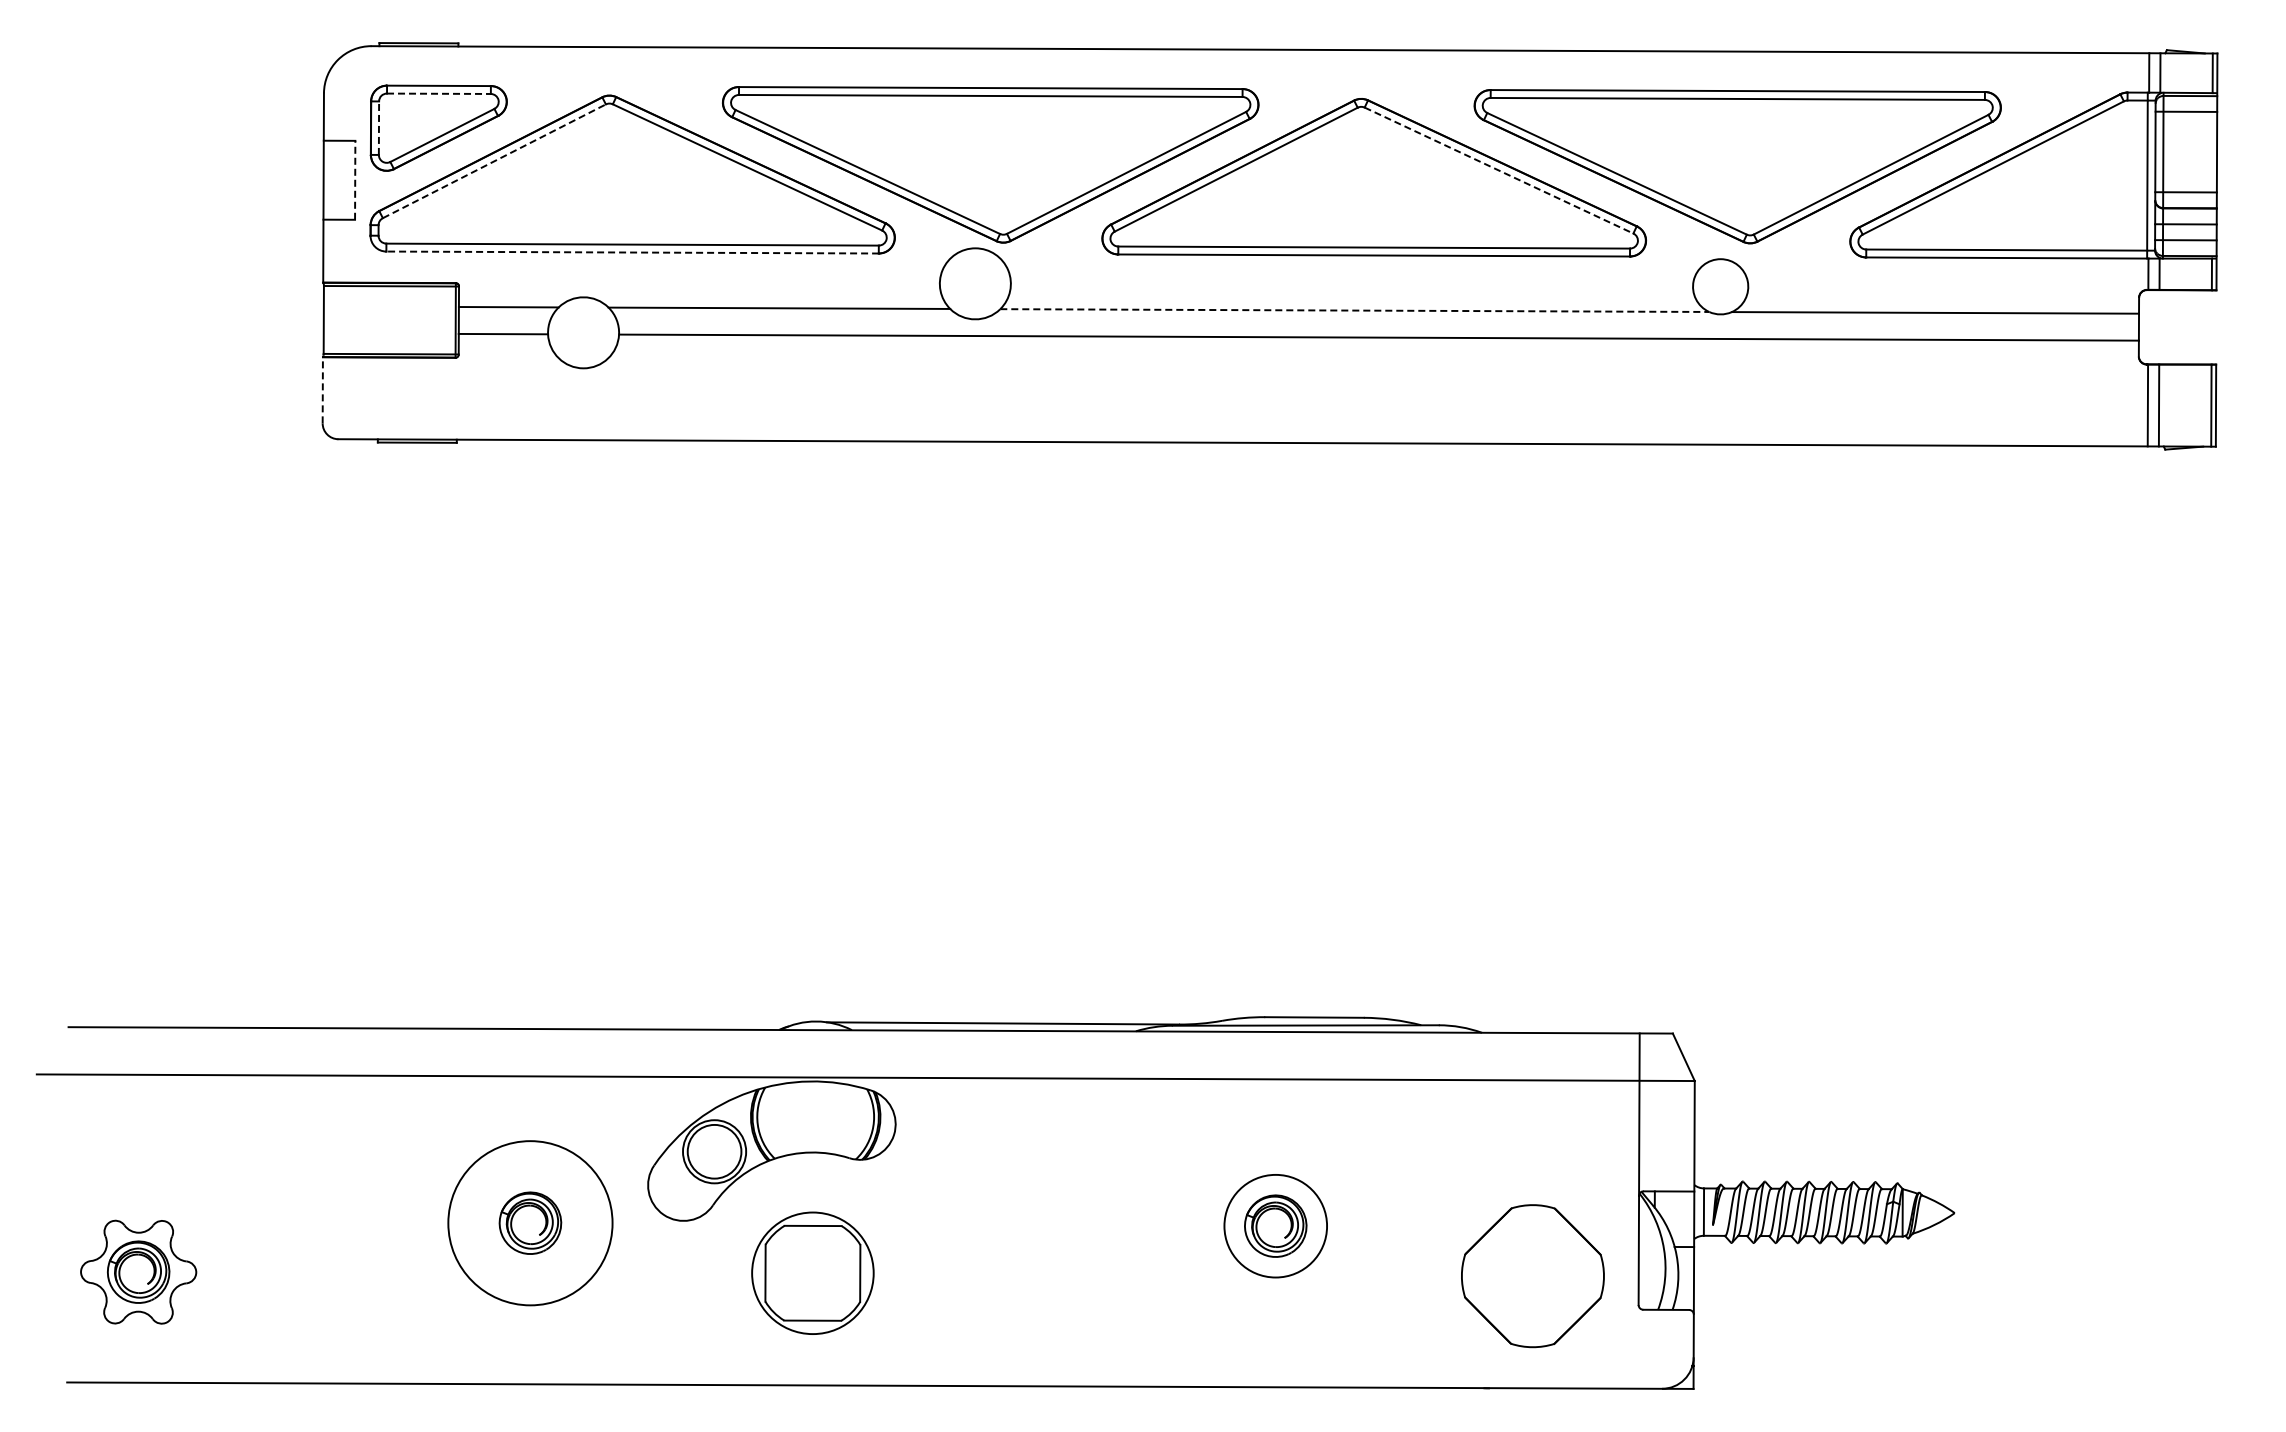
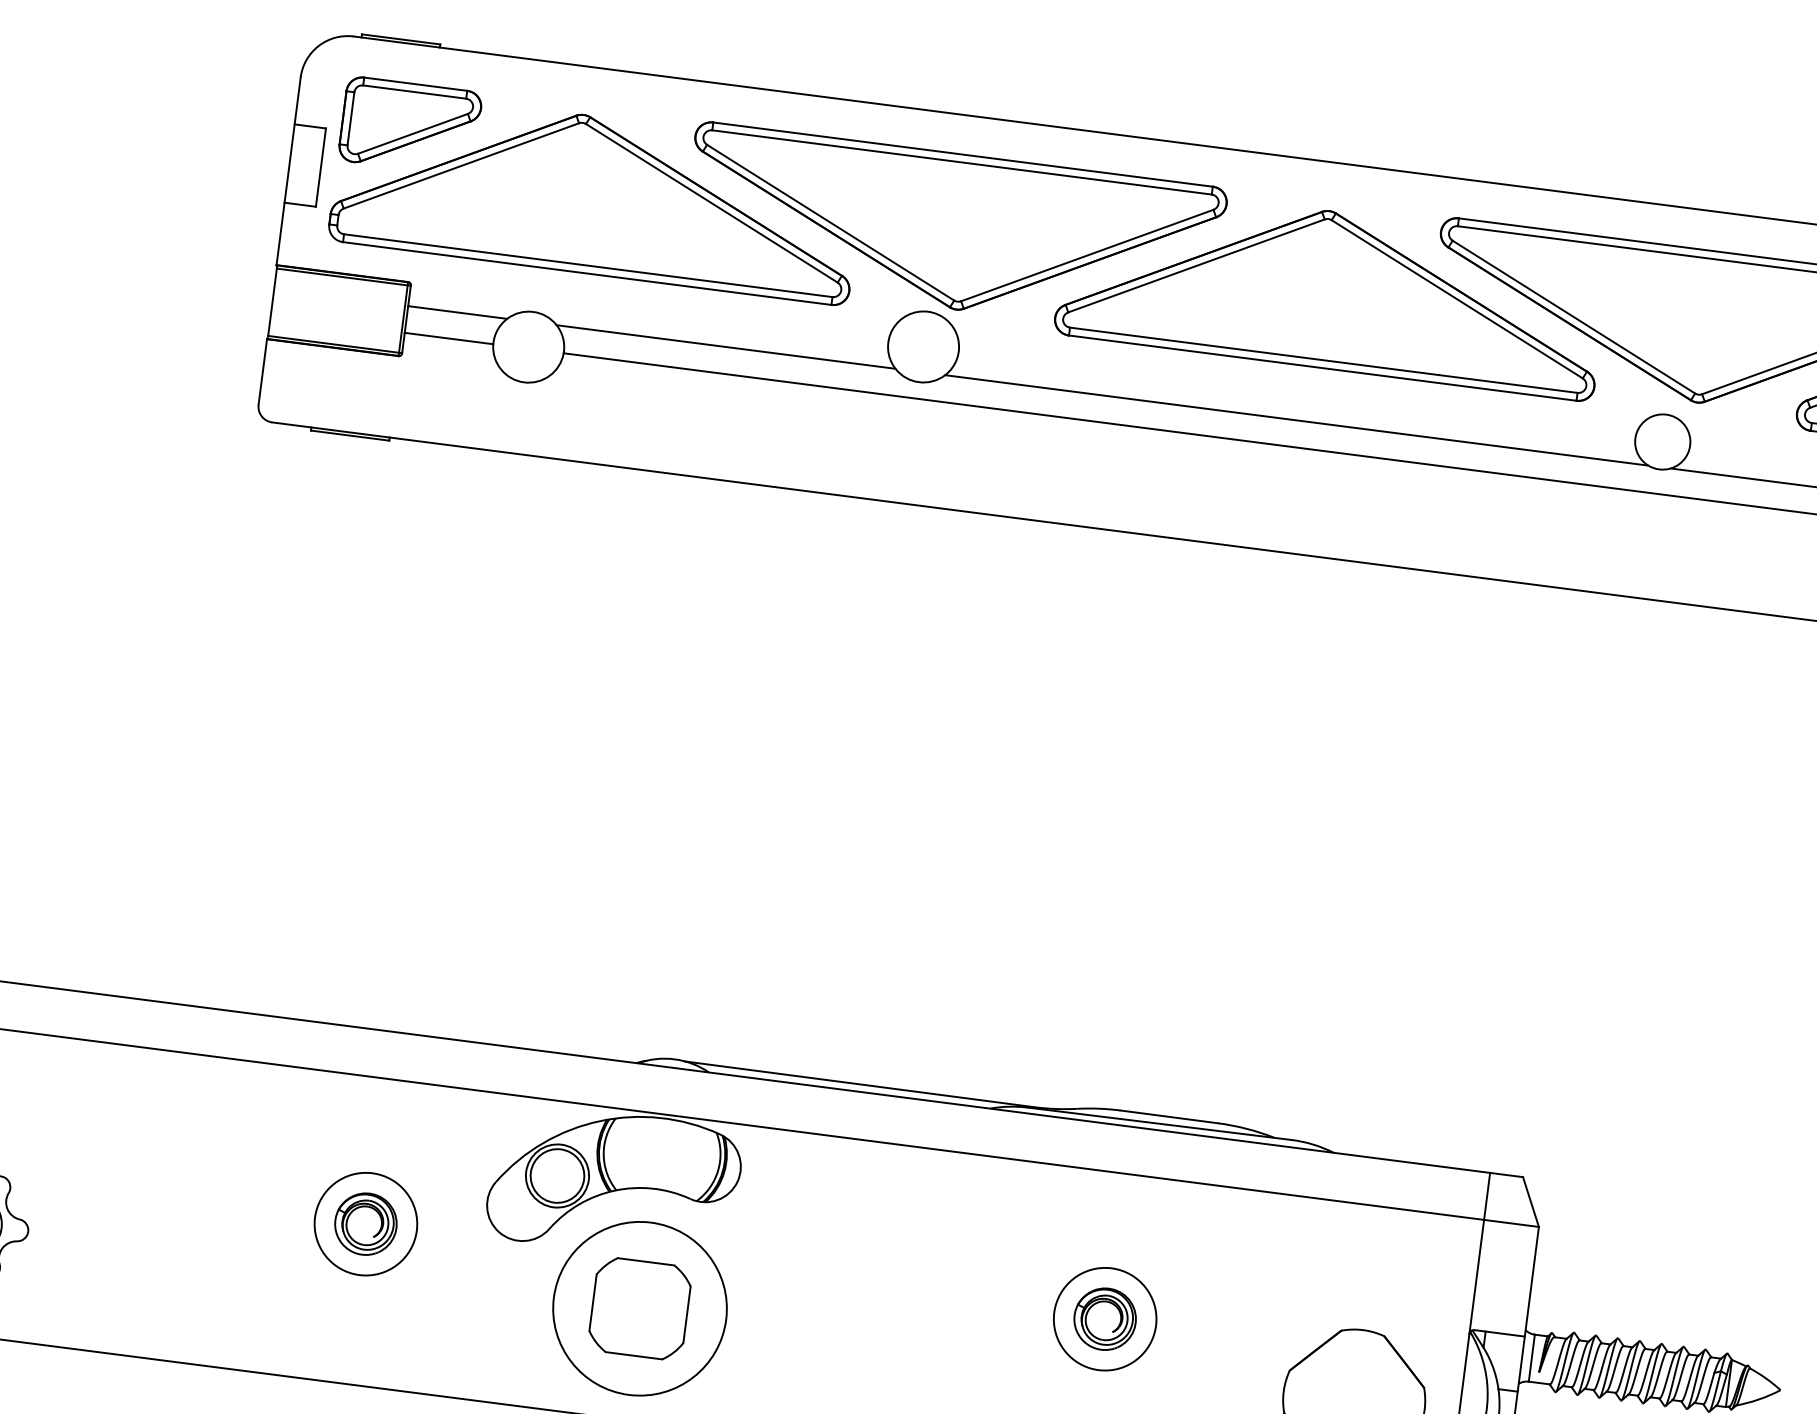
line: (438, 93) -> (414, 91), dashed -> solid
line: (378, 128) -> (350, 119), dashed -> solid
line: (494, 161) -> (461, 166), dashed -> solid
line: (1499, 170) -> (1457, 299), dashed -> solid
line: (355, 179) -> (321, 166), dashed -> solid
line: (632, 252) -> (587, 273), dashed -> solid
line: (1355, 310) -> (1297, 420), dashed -> solid
line: (322, 389) -> (262, 371), dashed -> solid
circle: (530, 1222) -> (366, 1223), size x0.62
circle: (812, 1273) -> (639, 1308), size x1.43

